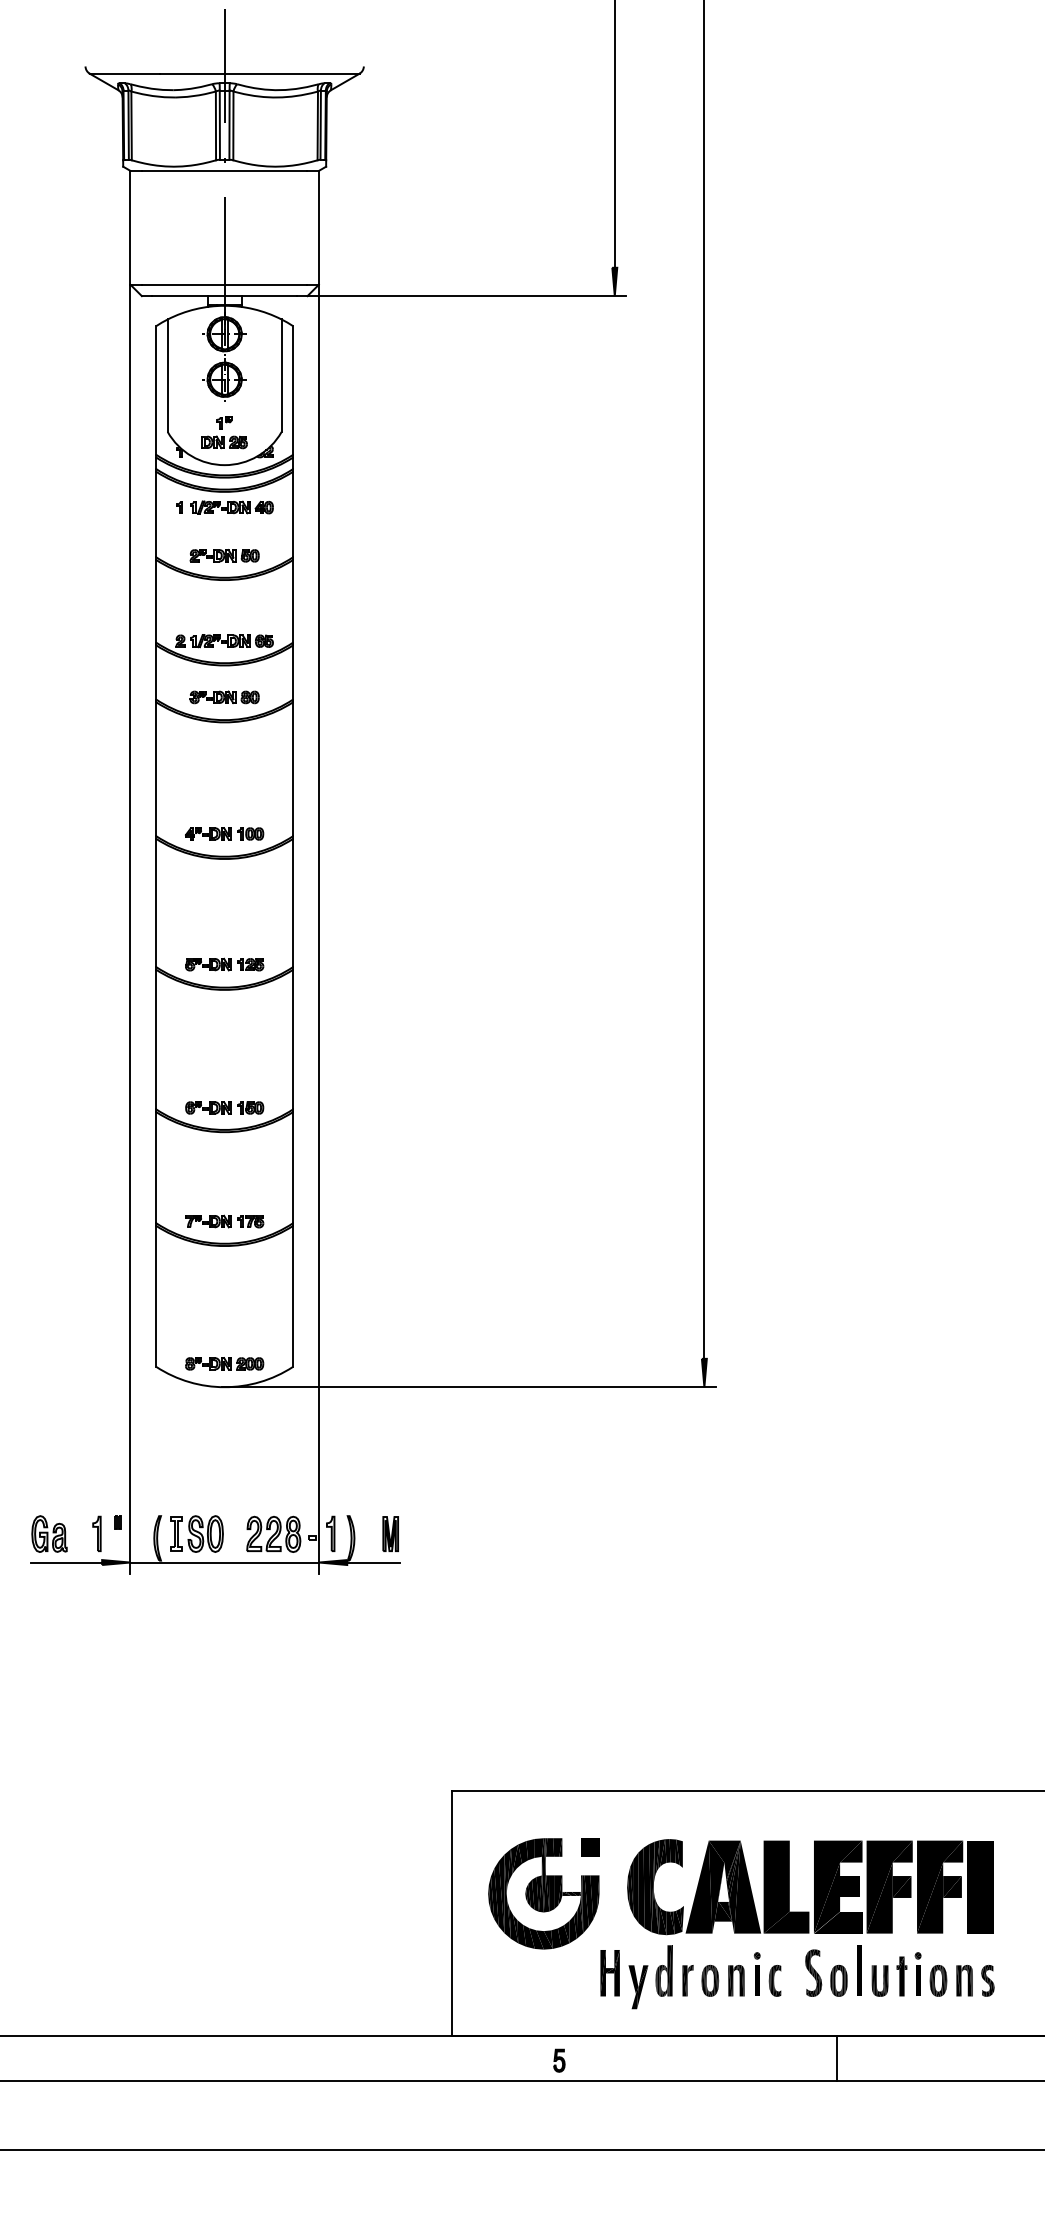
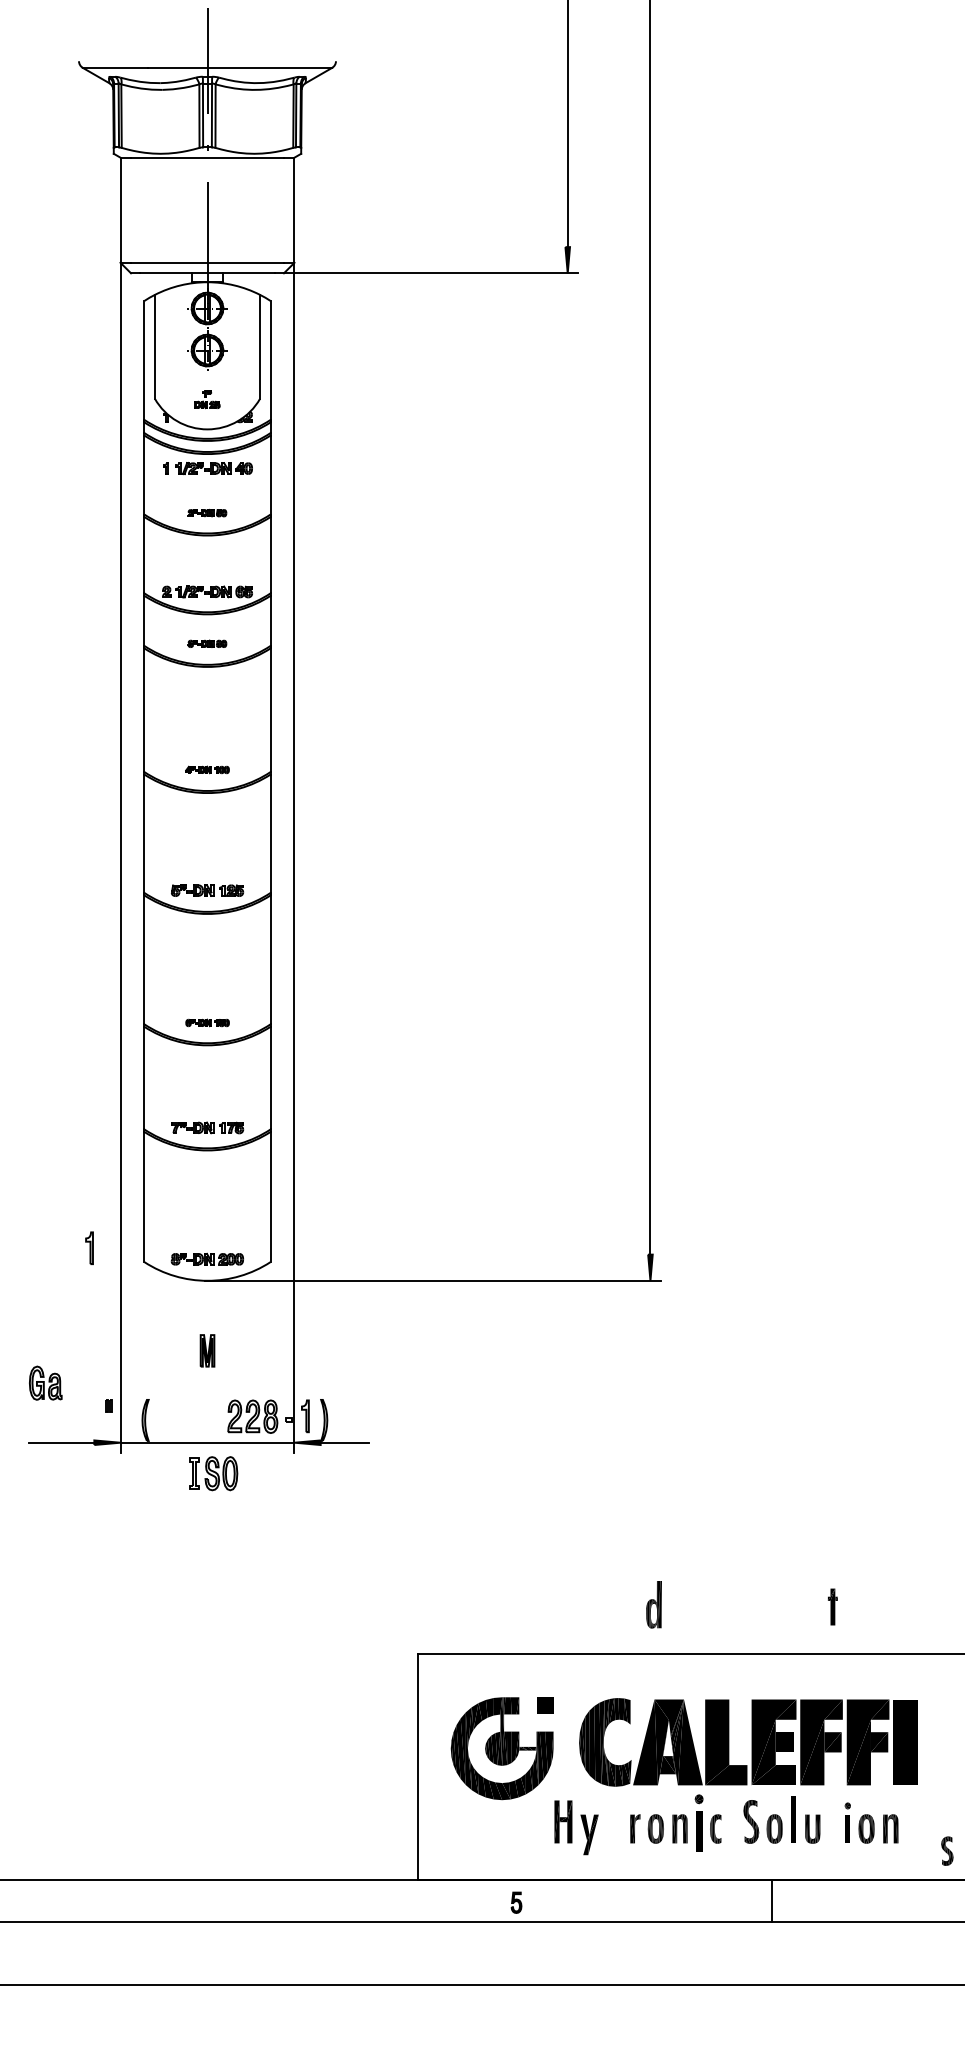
part: (224, 432) -> (207, 399), size x0.6
part: (224, 555) -> (207, 512), size x0.6
part: (224, 697) -> (207, 643), size x0.6
part: (224, 833) -> (207, 769), size x0.6
part: (224, 1107) -> (207, 1022), size x0.6
part: (49, 1533) -> (45, 1382), moved
part: (96, 1533) -> (89, 1247), moved
part: (196, 1533) -> (212, 1473), moved
part: (390, 1533) -> (207, 1350), moved
part: (663, 1970) -> (653, 1604), moved
part: (757, 1973) -> (699, 1822), size x1.4
part: (901, 1976) -> (832, 1607), moved
part: (987, 1980) -> (946, 1850), moved

